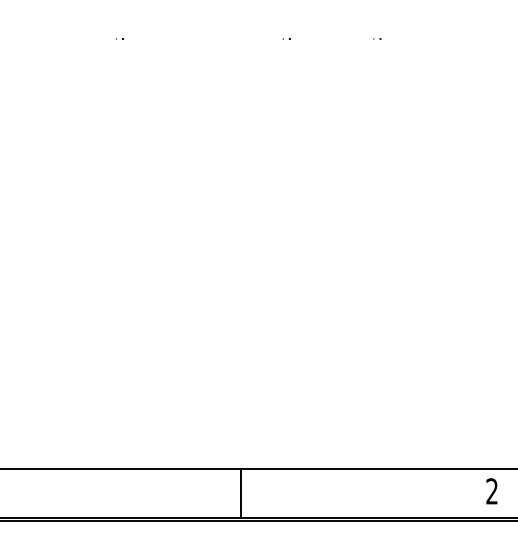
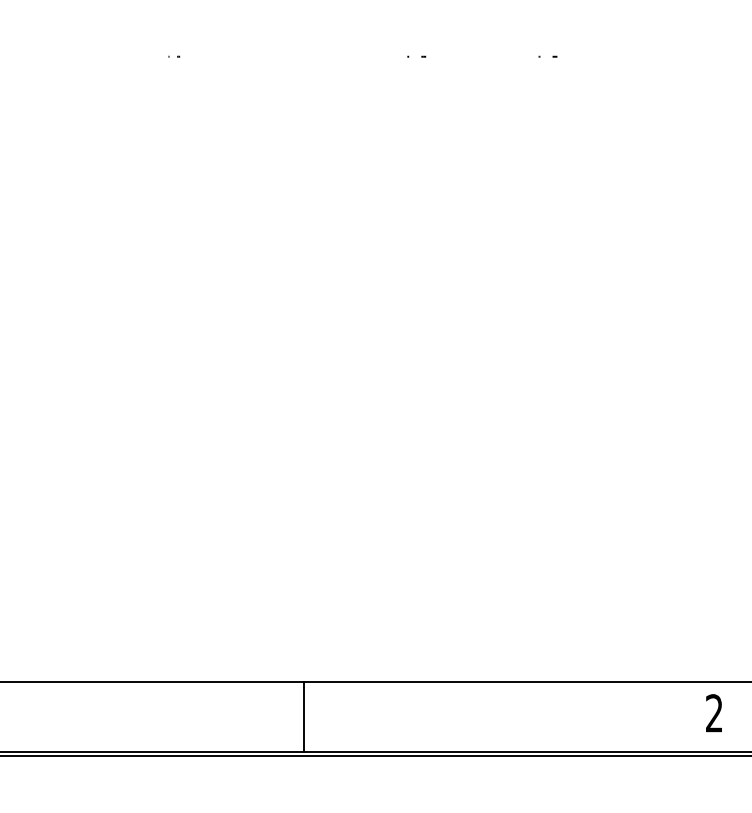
part: (286, 38) -> (415, 55), size x1.6
part: (377, 38) -> (548, 55), size x1.6
line: (241, 493) -> (304, 716), moved

